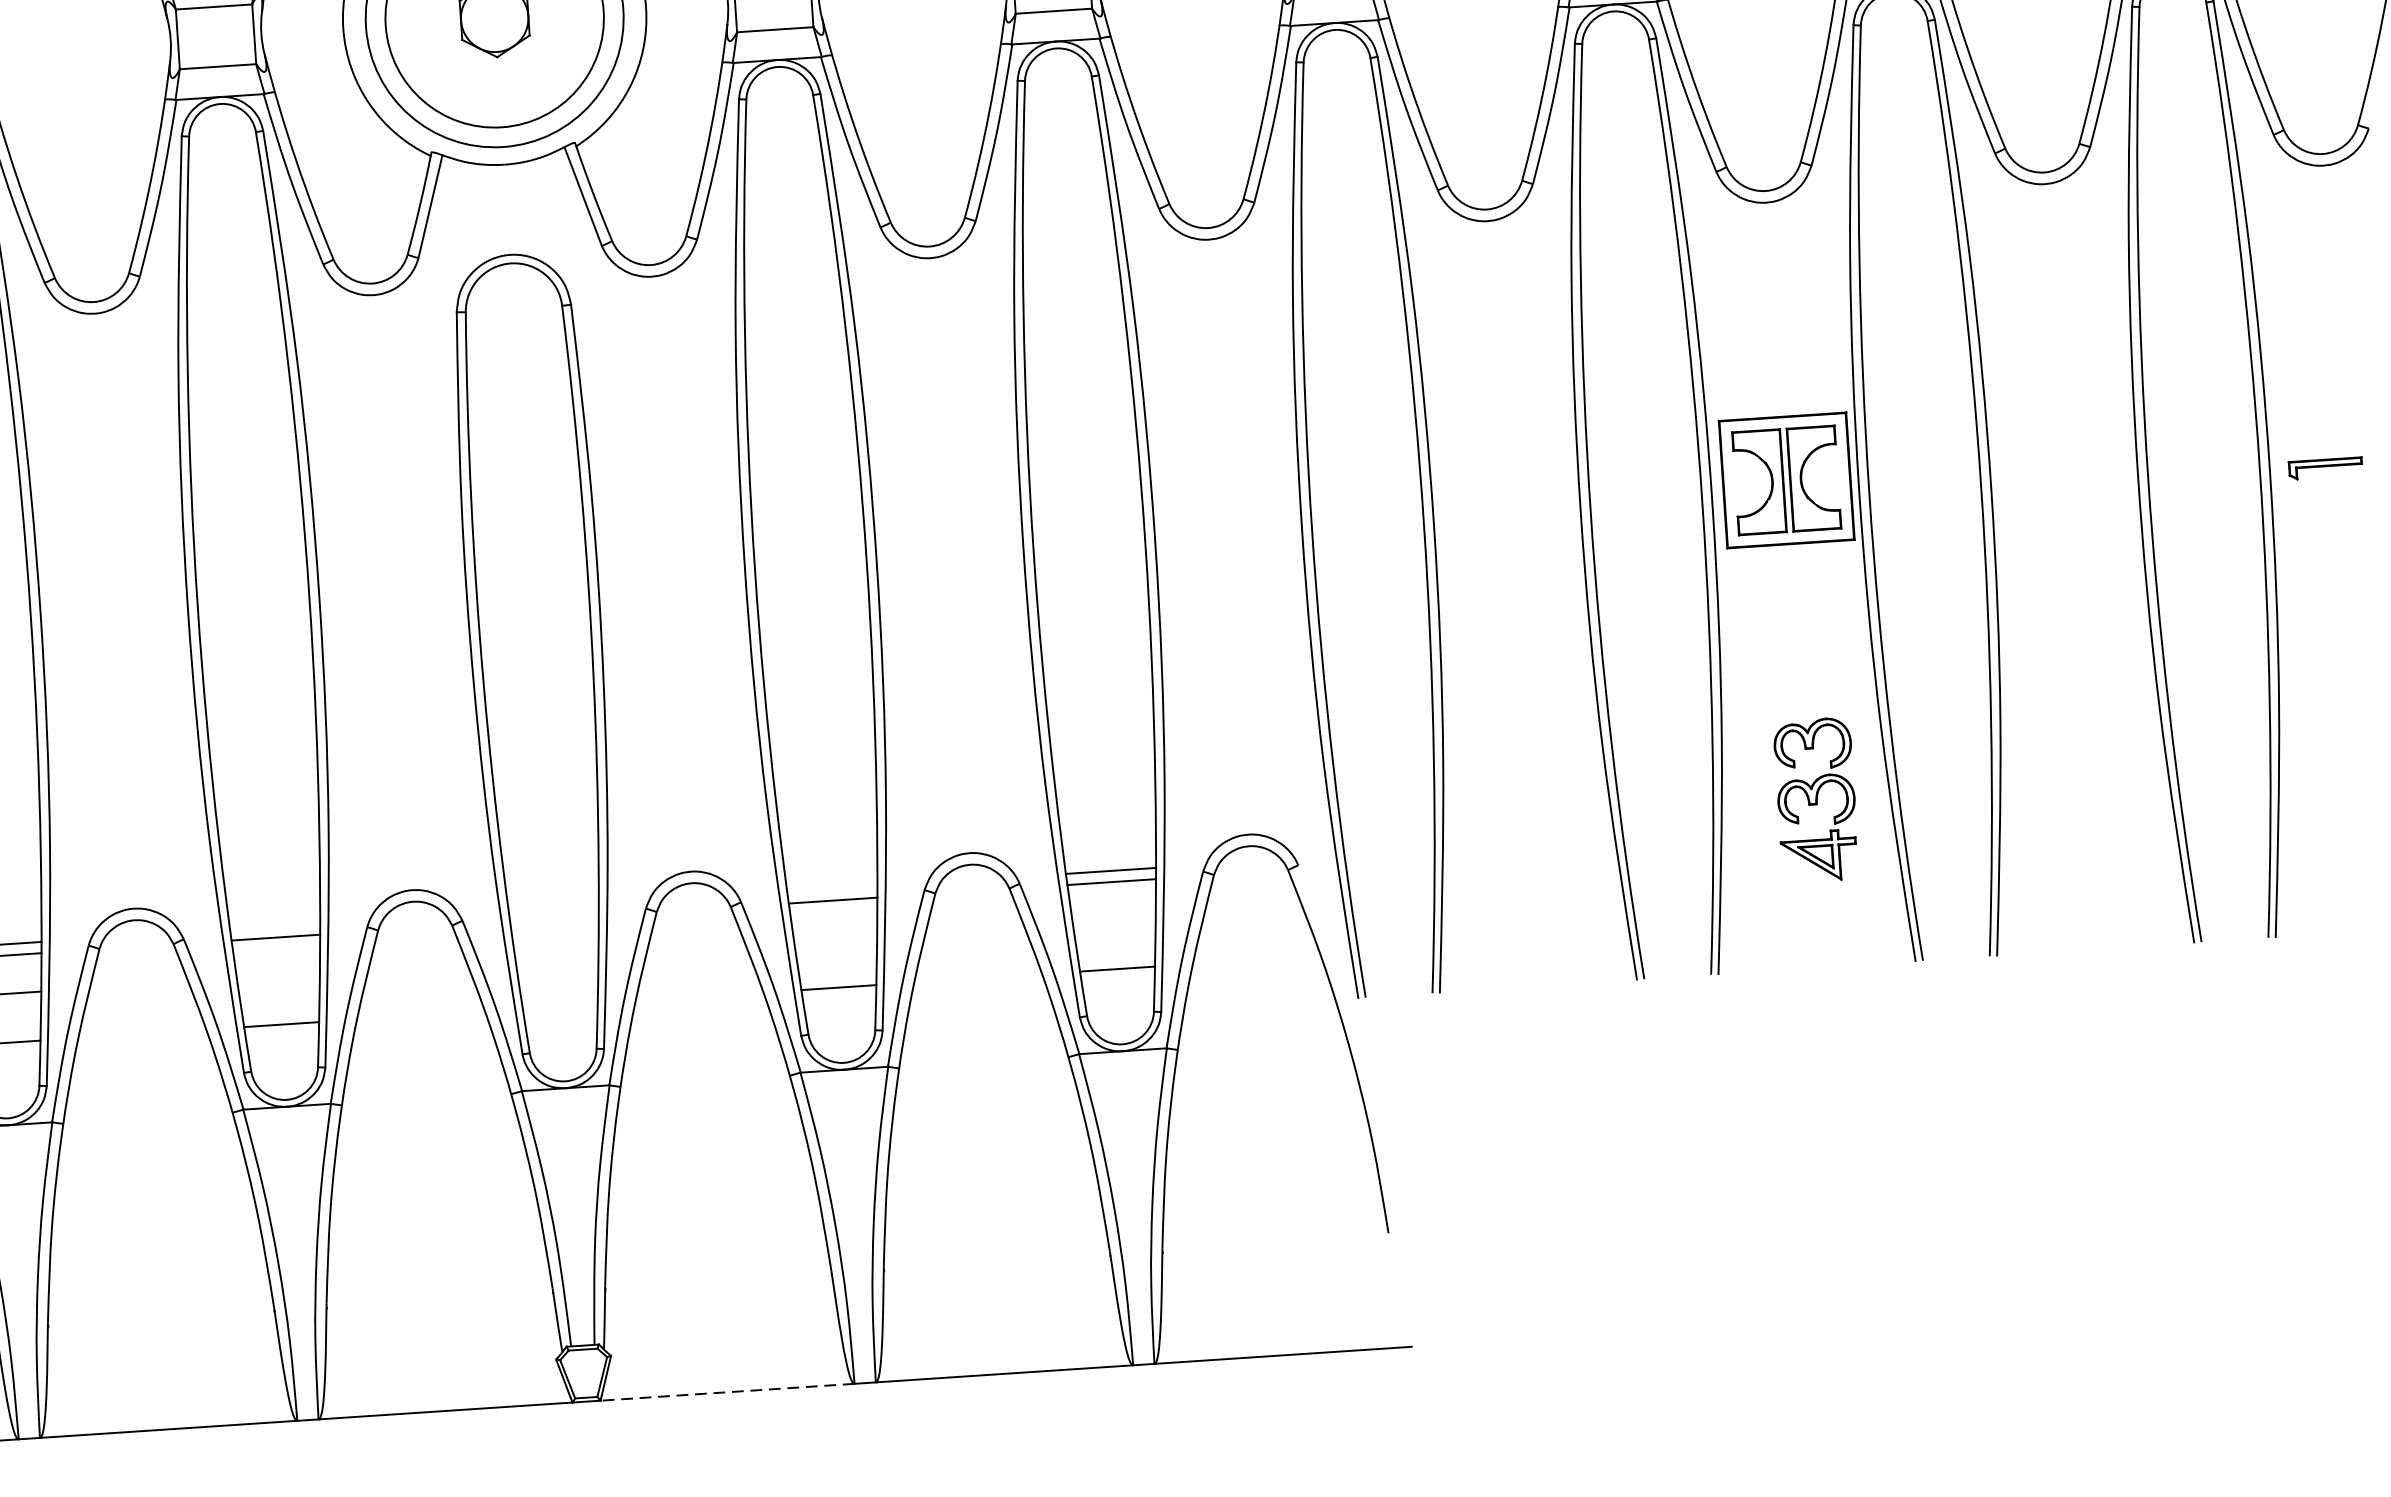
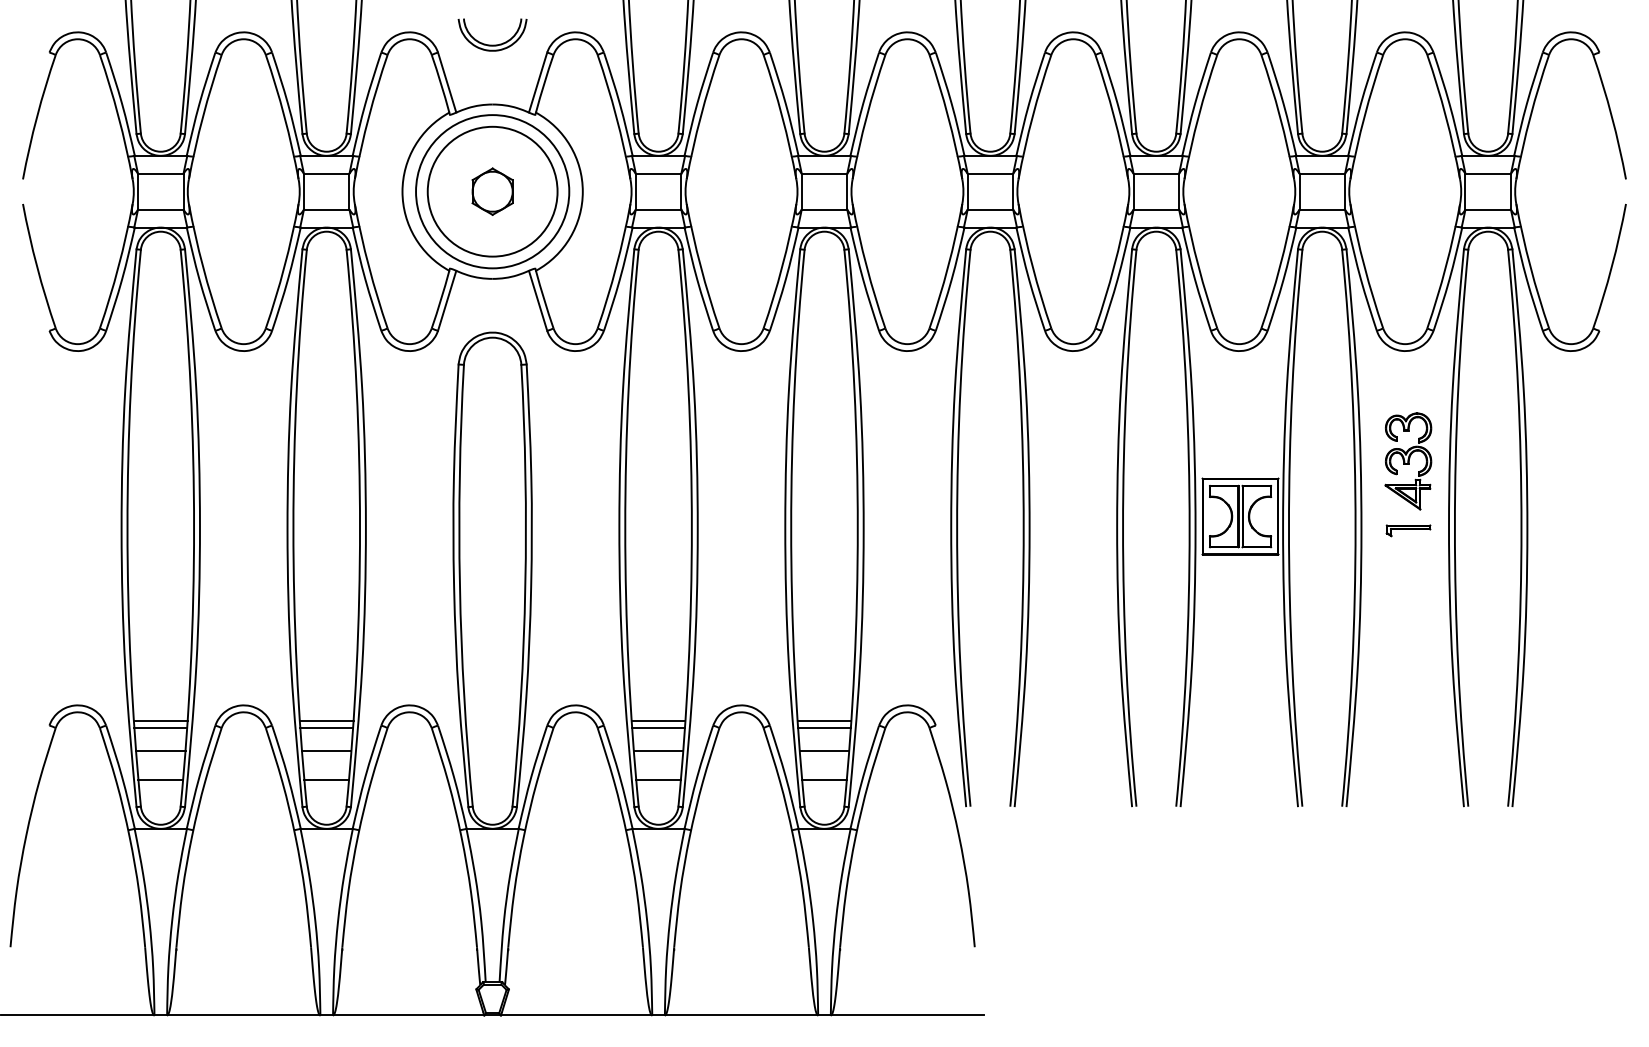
part: (2325, 468) -> (1408, 530), moved
part: (1816, 800) -> (1408, 461), moved
line: (832, 889) -> (658, 721), added
line: (1114, 919) -> (824, 750), added
line: (274, 926) -> (326, 721), added
line: (835, 938) -> (658, 750), added
line: (277, 975) -> (326, 750), added
line: (727, 1392) -> (576, 1015), dashed -> solid

